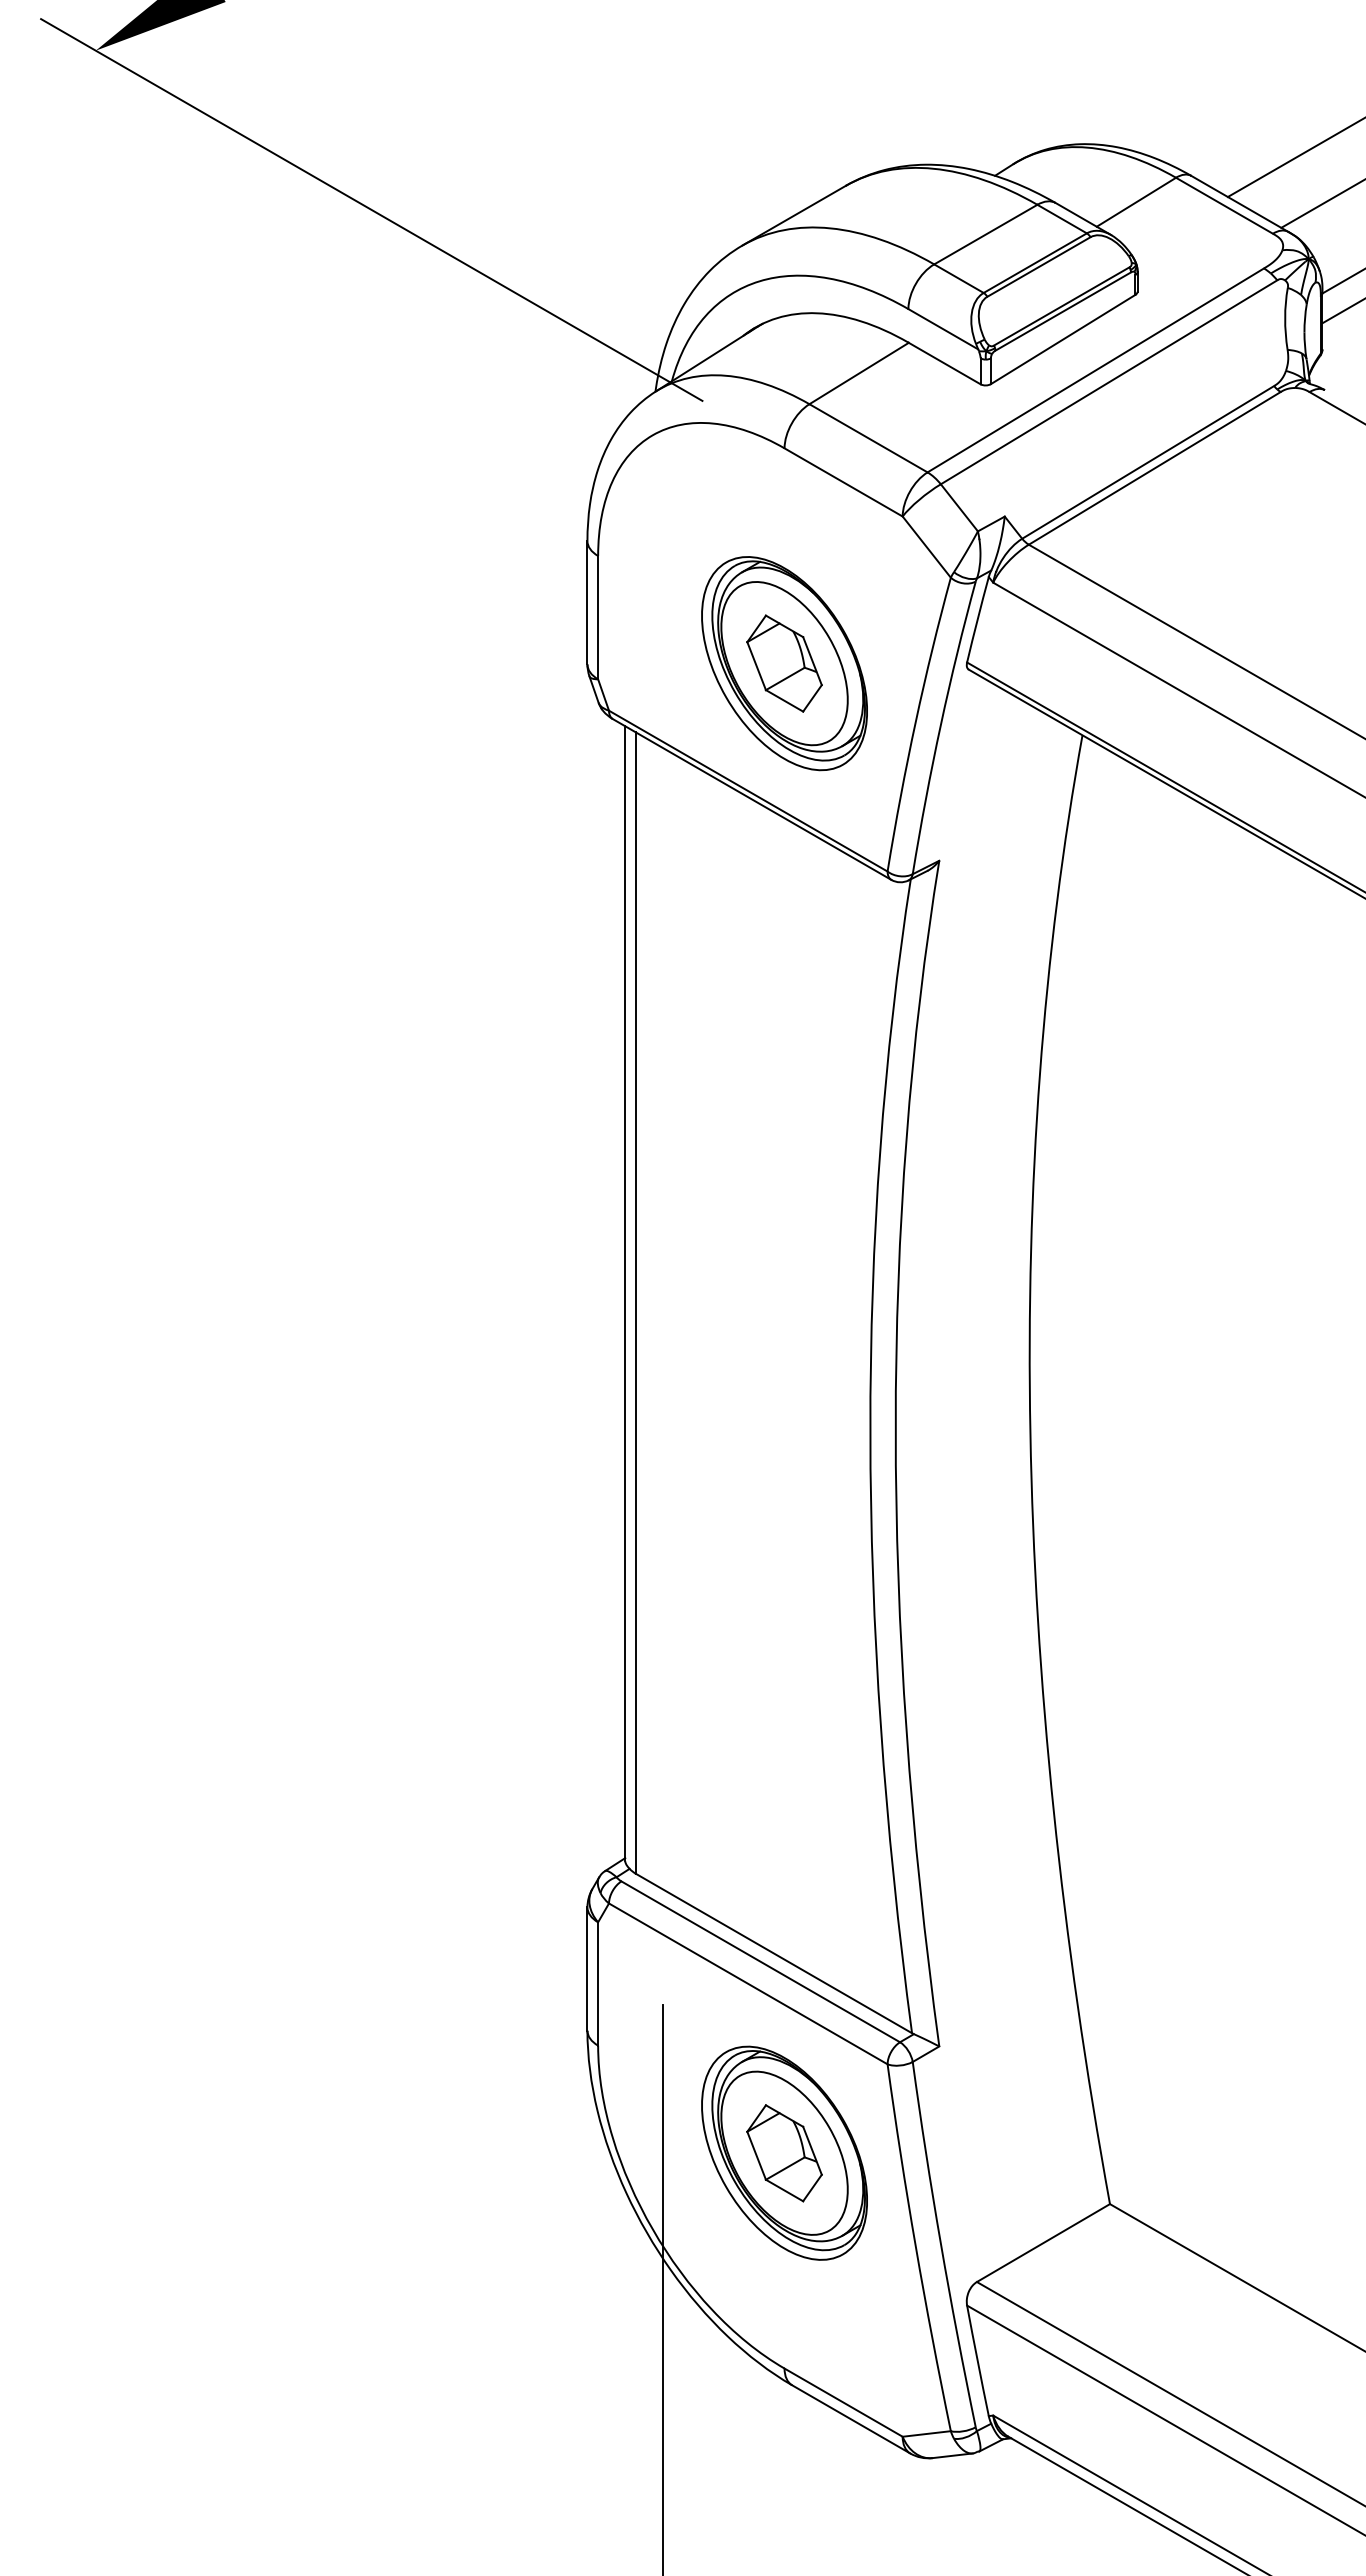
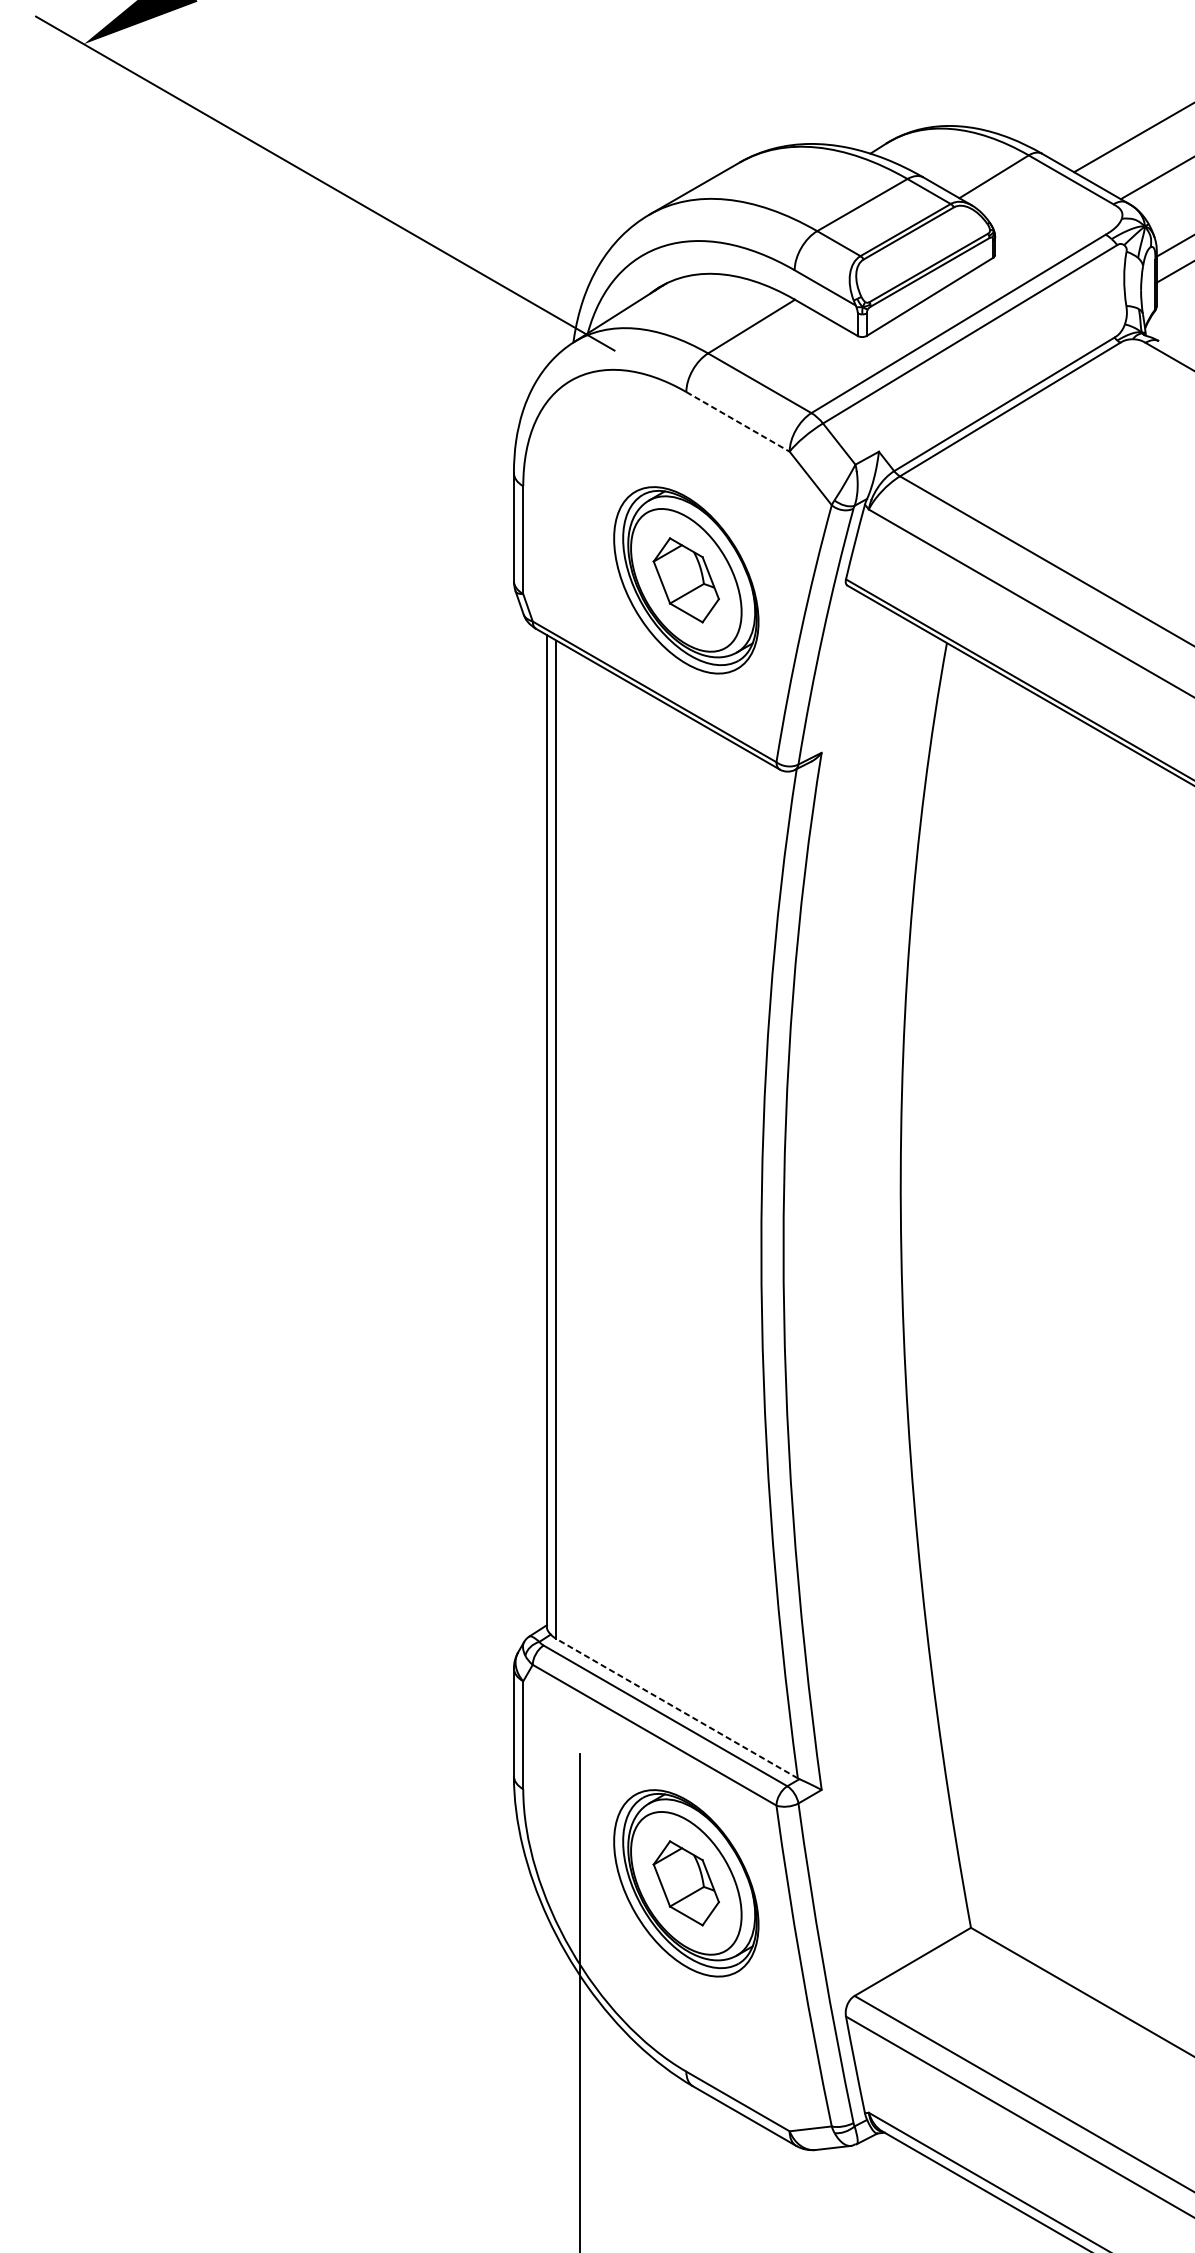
line: (844, 482) -> (738, 421), solid -> dashed
line: (773, 1953) -> (676, 1708), solid -> dashed

